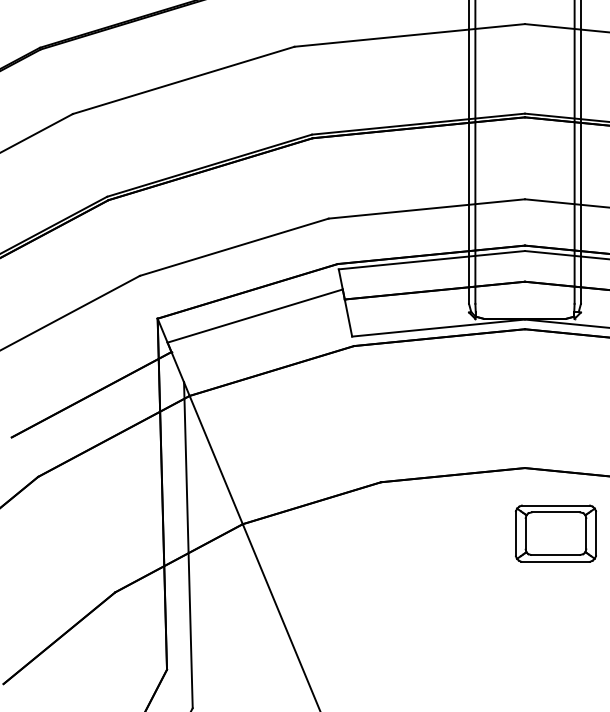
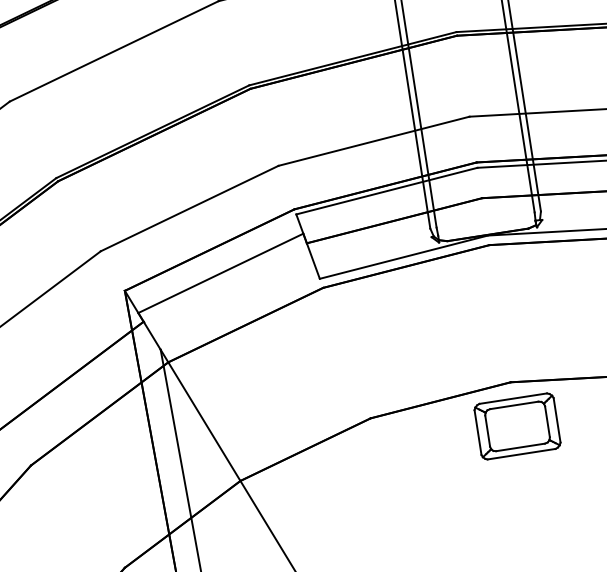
part: (555, 533) -> (517, 426), moved

